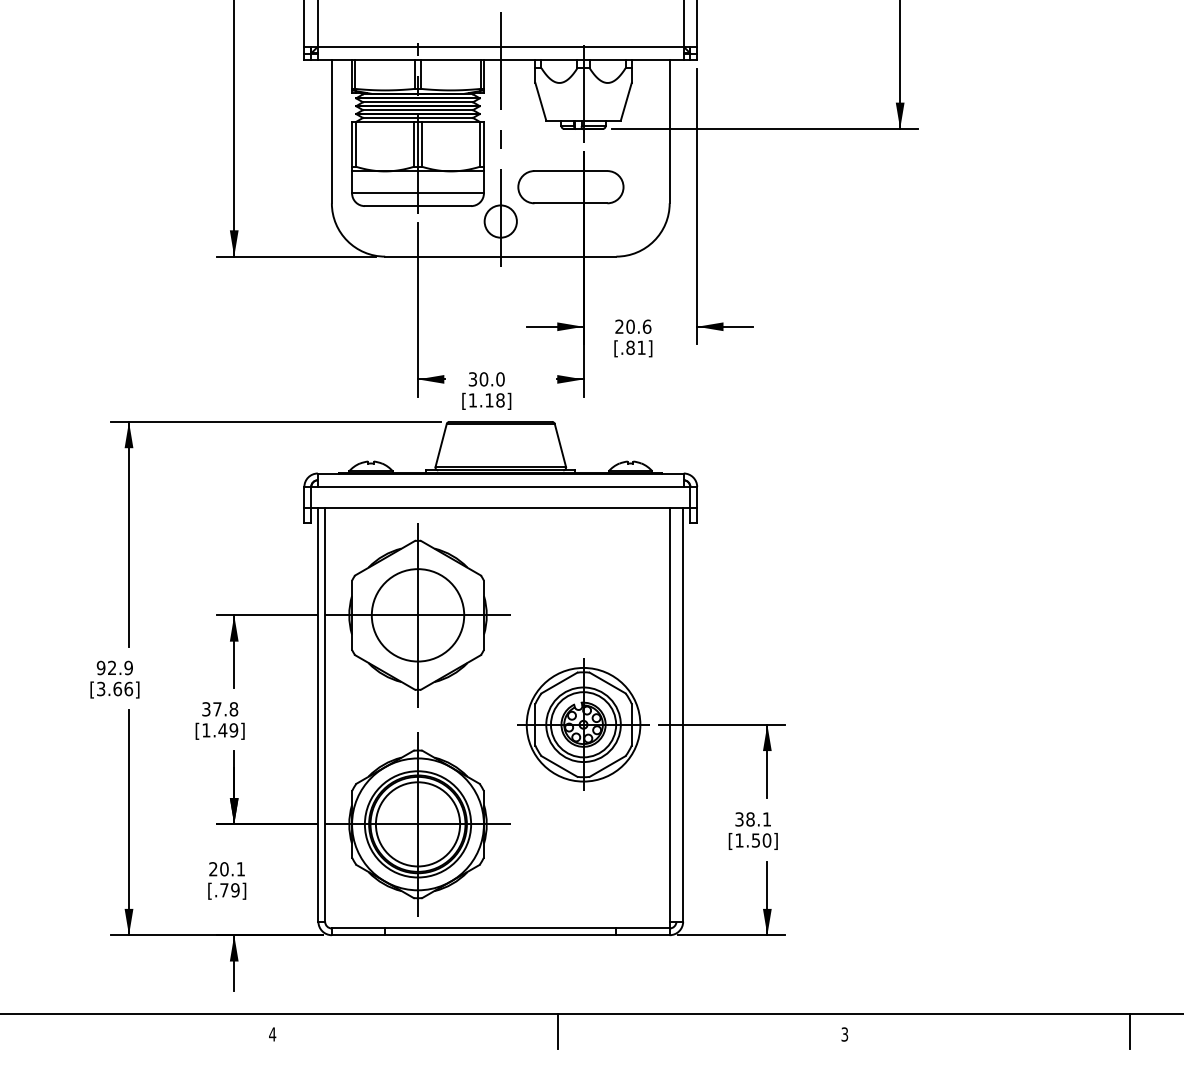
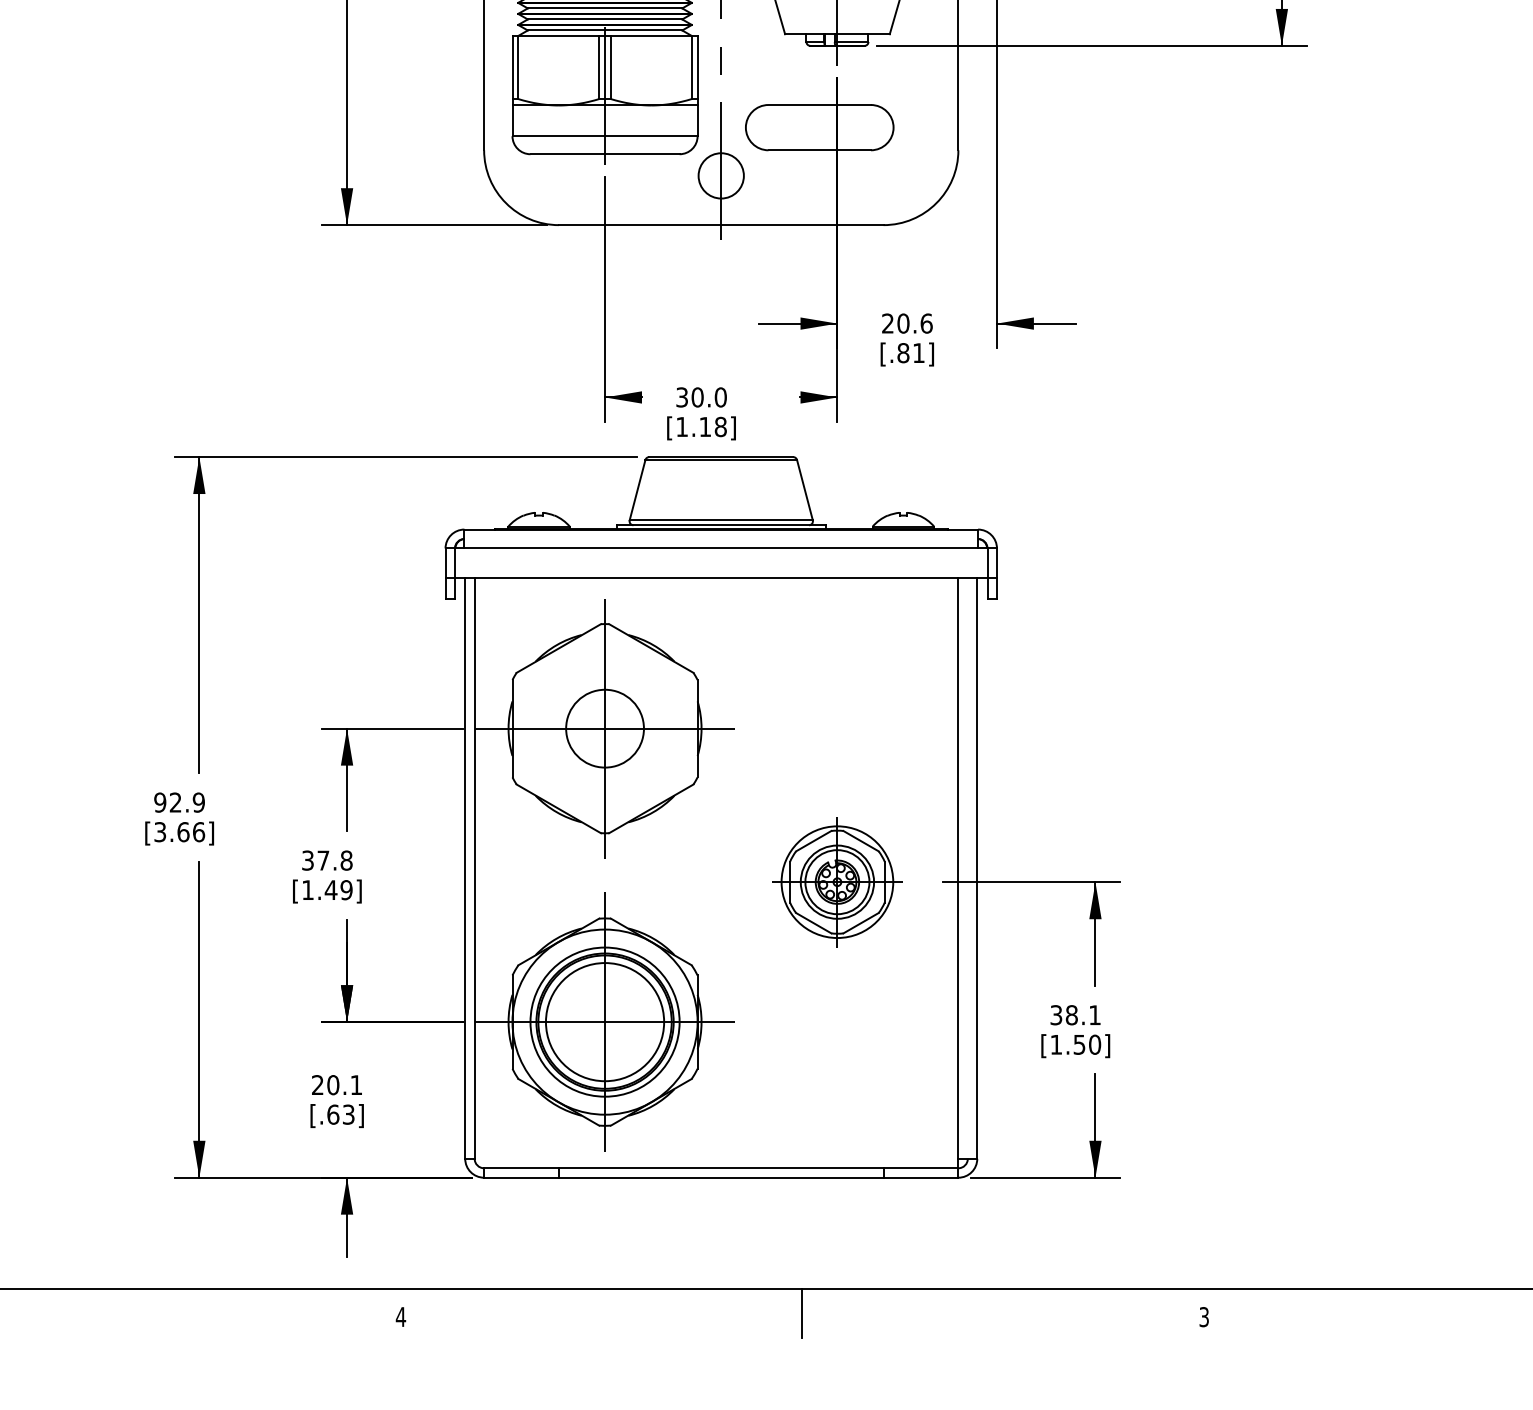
circle: (417, 615) -> (604, 728), size x0.6
part: (583, 724) -> (837, 881), size x0.7
text: (229, 890) -> (340, 1114), [.79] -> [.63]

